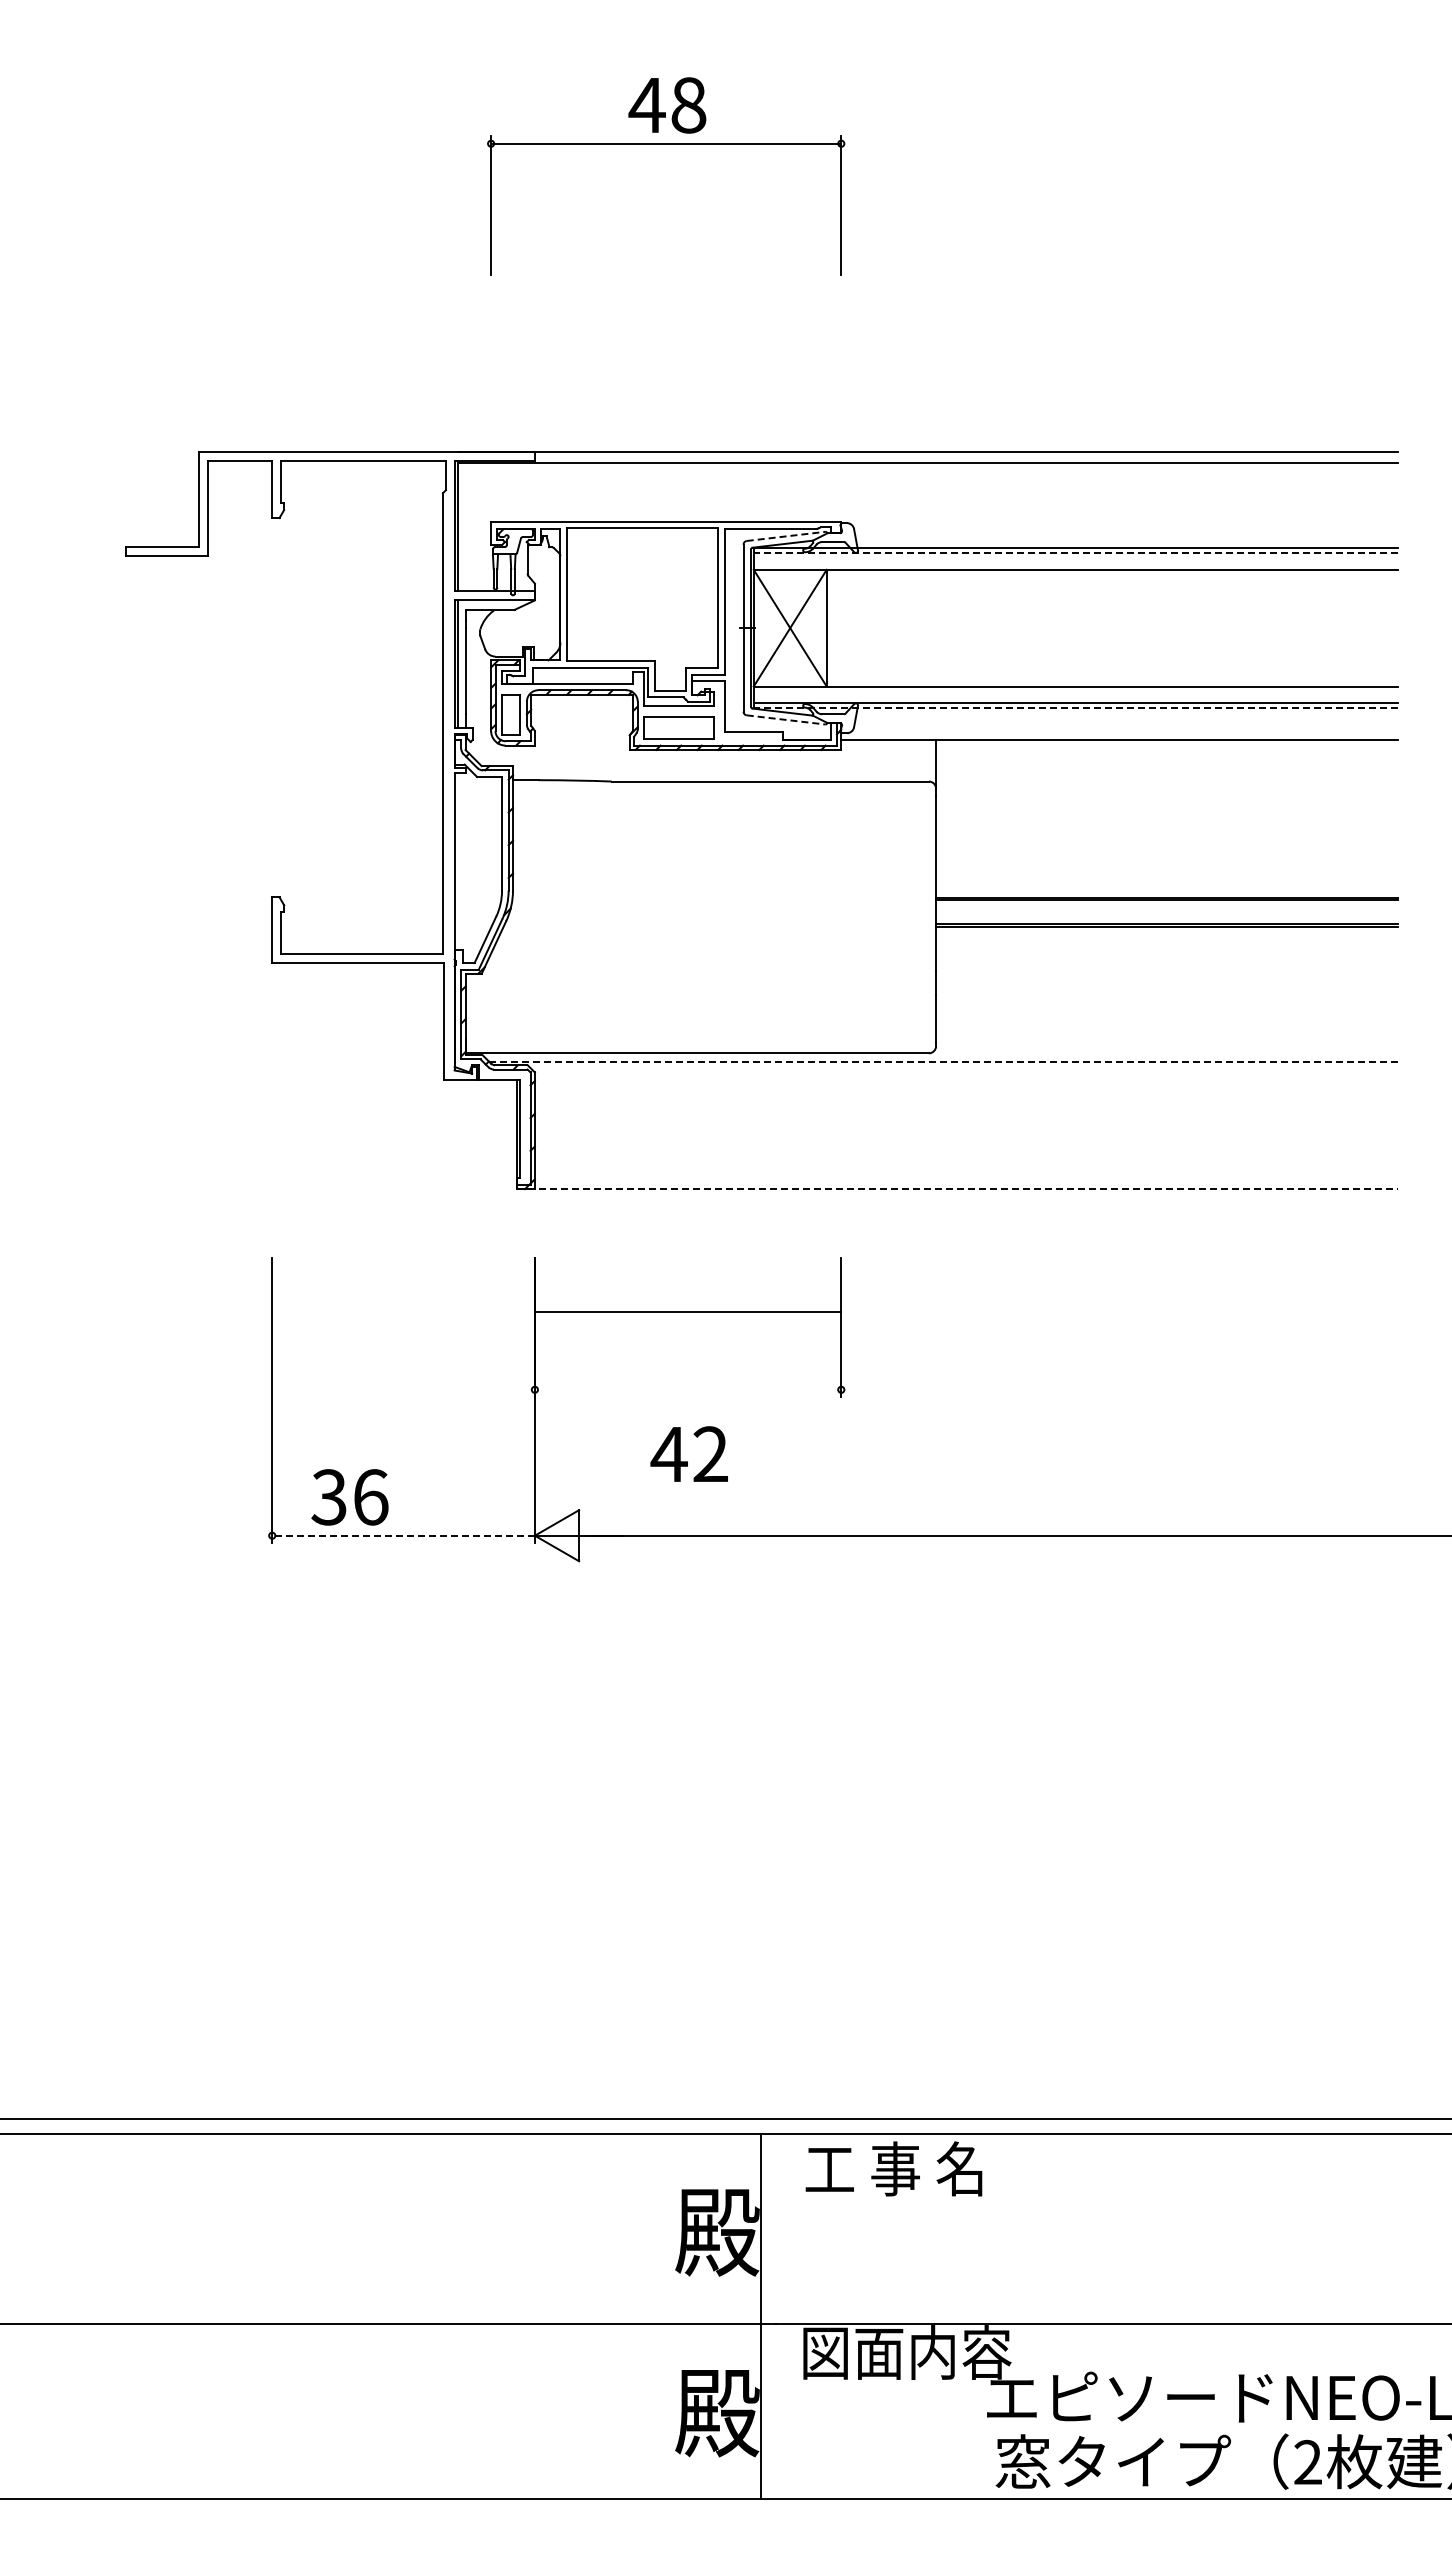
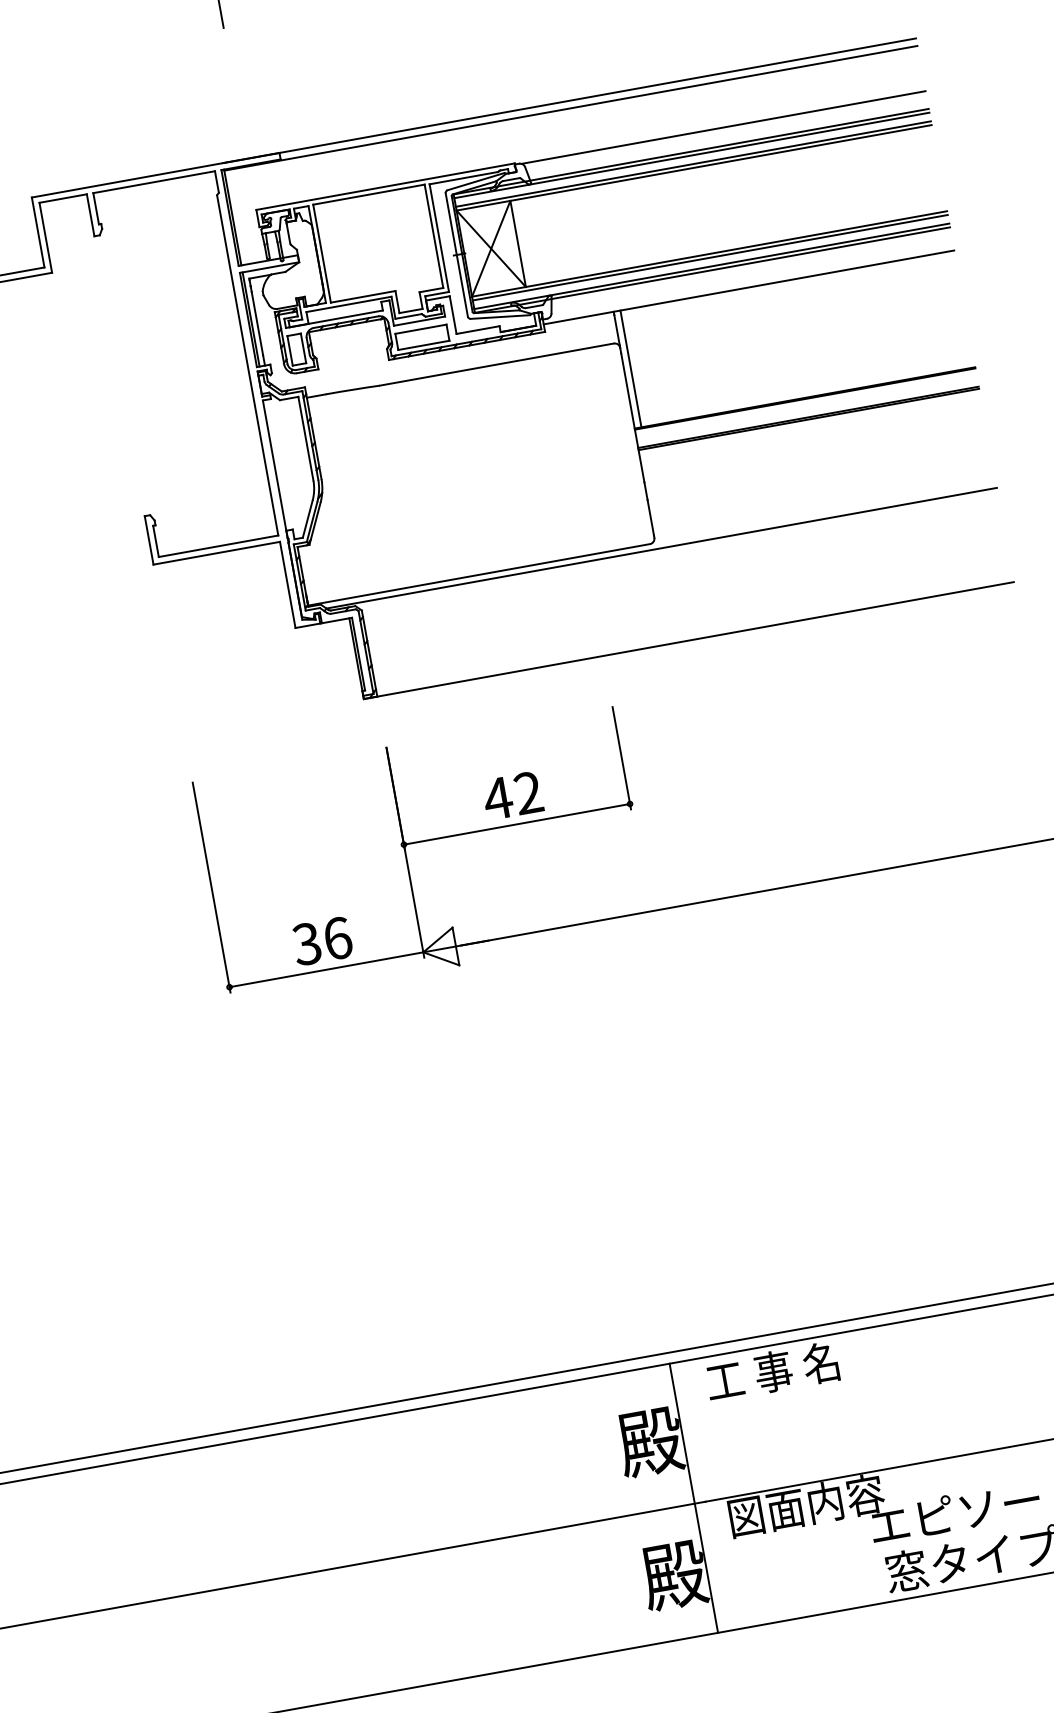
line: (1123, 523) -> (723, 127), added
line: (786, 536) -> (476, 181), dashed -> solid
line: (1075, 553) -> (691, 155), dashed -> solid
line: (1075, 564) -> (693, 163), added
line: (1075, 691) -> (710, 257), added
line: (1075, 708) -> (712, 270), dashed -> solid
line: (786, 719) -> (500, 316), dashed -> solid
line: (945, 818) -> (631, 368), added
line: (943, 1061) -> (661, 548), dashed -> solid
line: (957, 1189) -> (689, 640), dashed -> solid
line: (687, 1311) -> (516, 824), moved
text: (688, 1453) -> (512, 795), moved
text: (349, 1497) -> (322, 941), moved
line: (403, 1535) -> (326, 969), dashed -> solid

